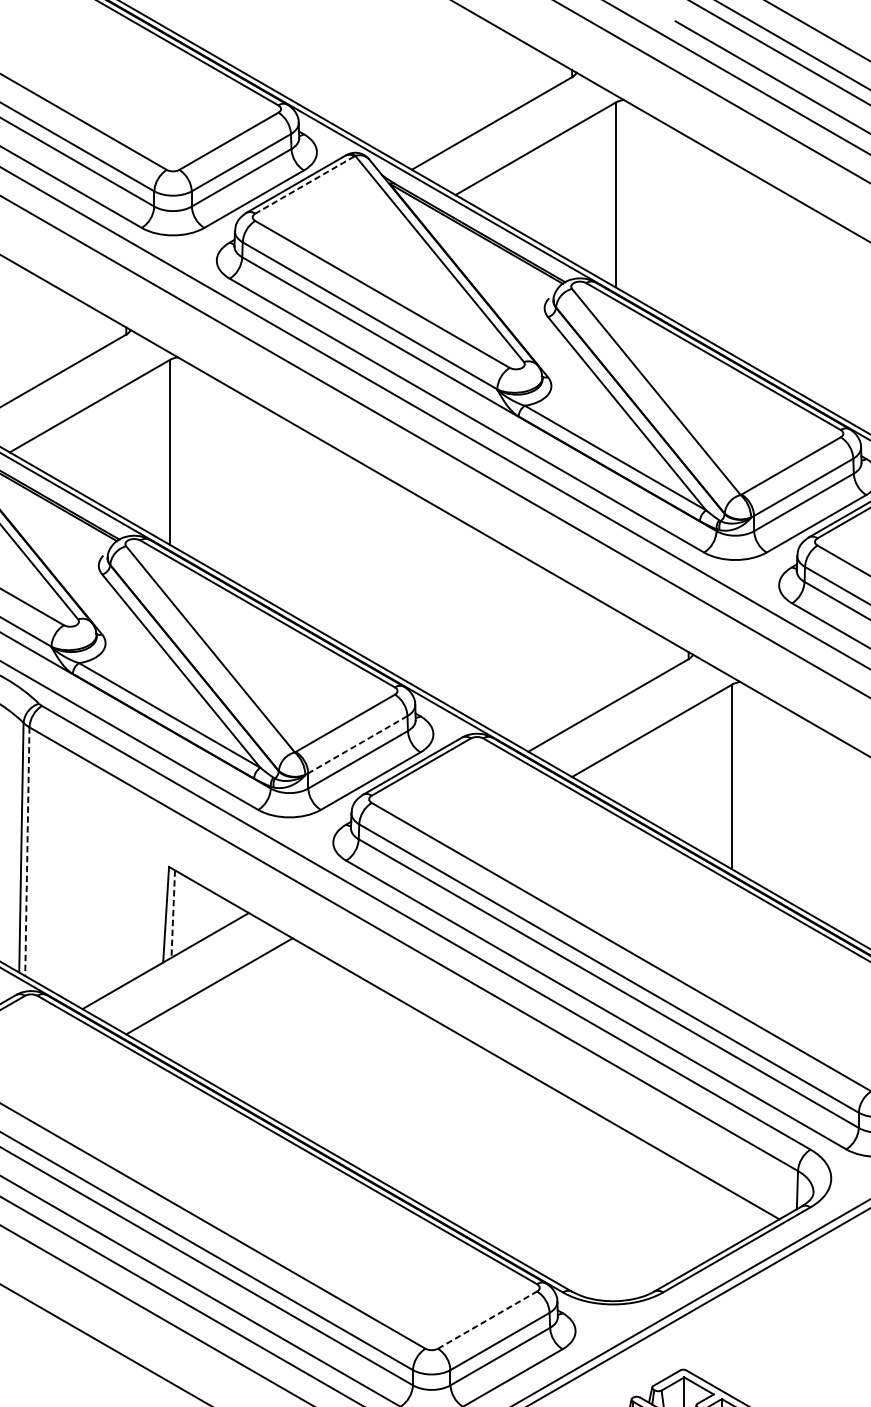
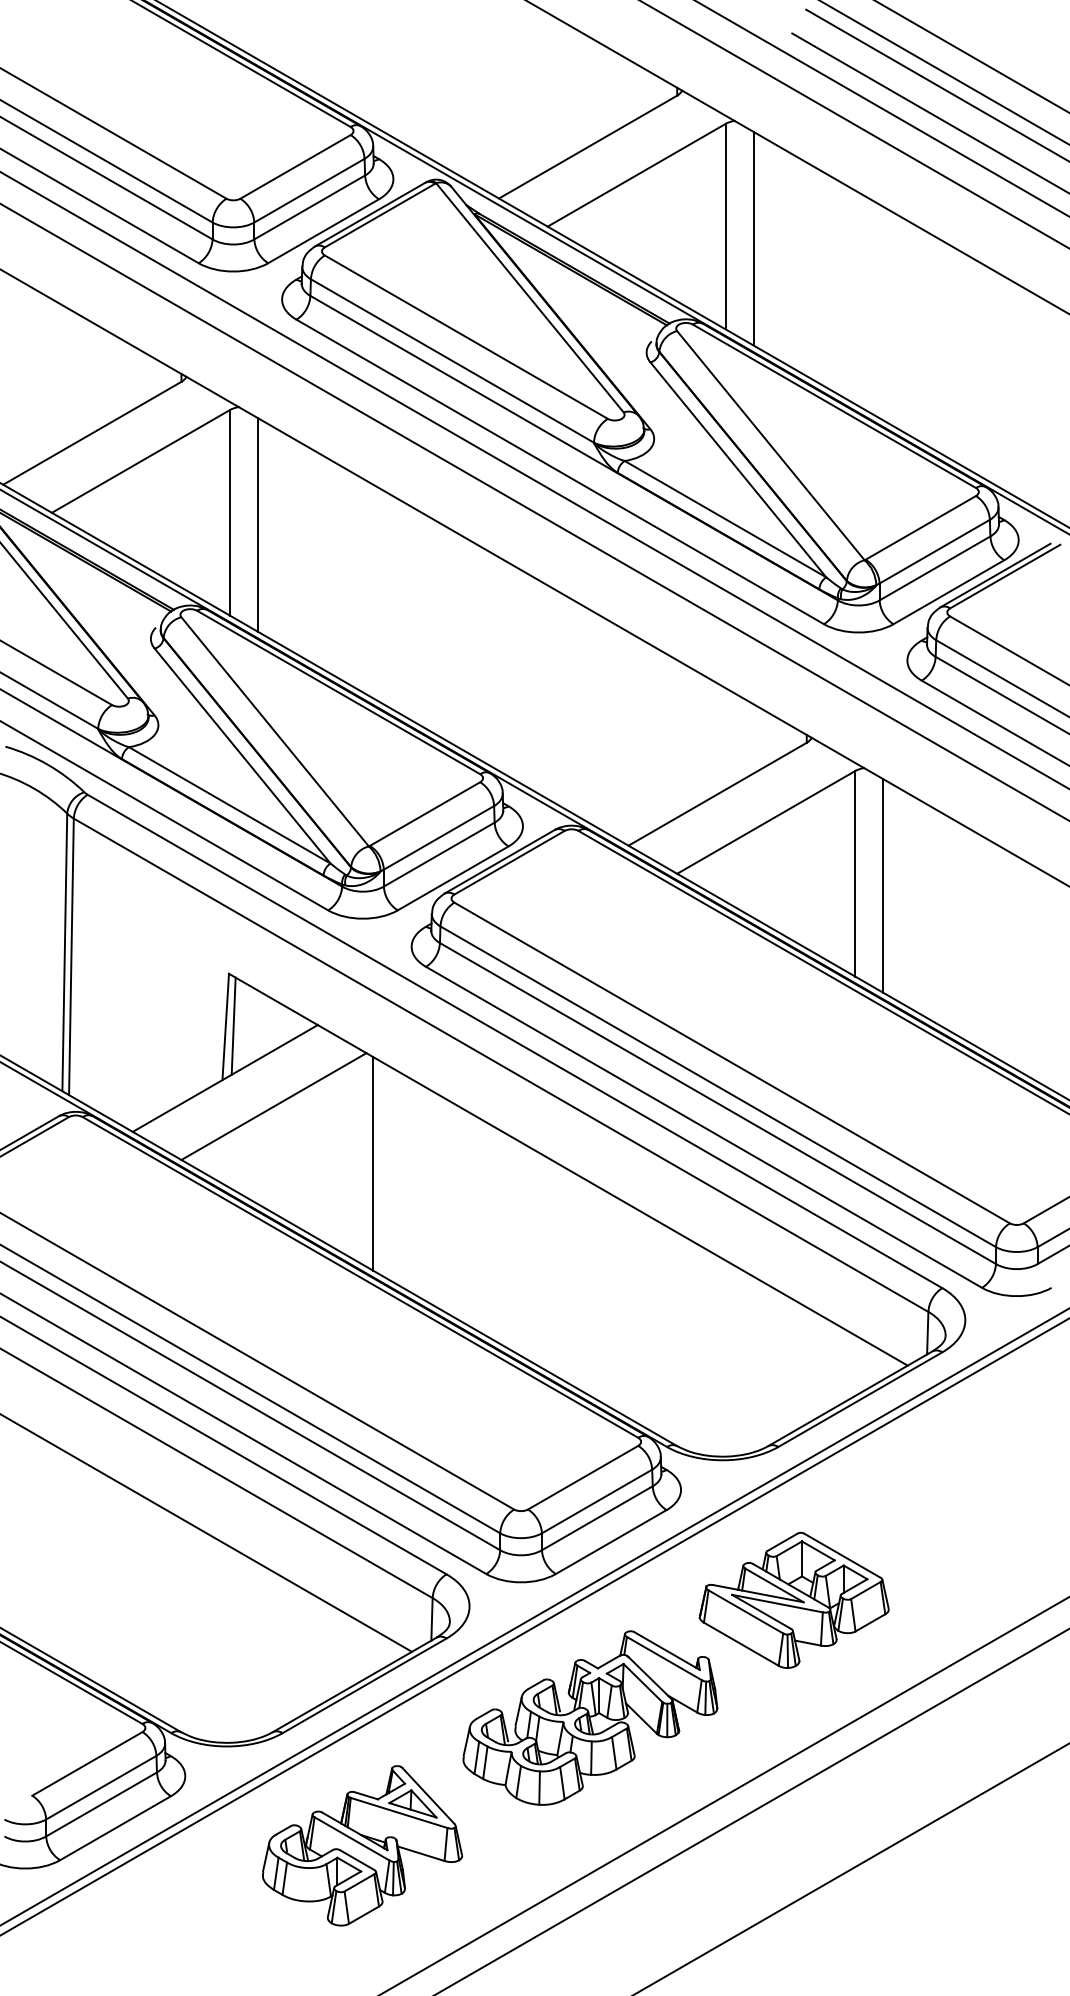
line: (304, 185) -> (379, 215), dashed -> solid
line: (640, 205) -> (753, 238), added
line: (194, 462) -> (257, 524), added
line: (358, 744) -> (439, 837), dashed -> solid
line: (757, 787) -> (883, 885), added
line: (27, 852) -> (71, 957), dashed -> solid
line: (173, 914) -> (233, 1026), dashed -> solid
line: (299, 1037) -> (373, 1163), added
line: (487, 1319) -> (583, 1477), dashed -> solid

